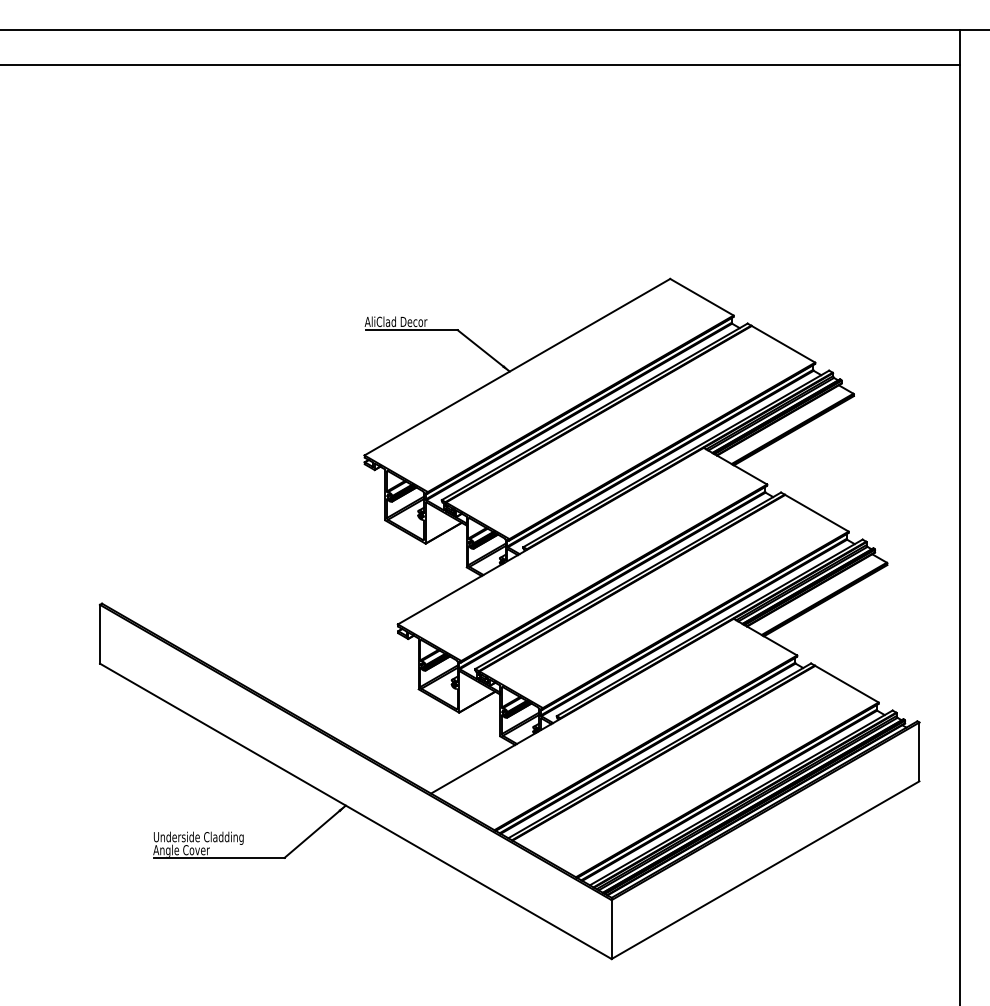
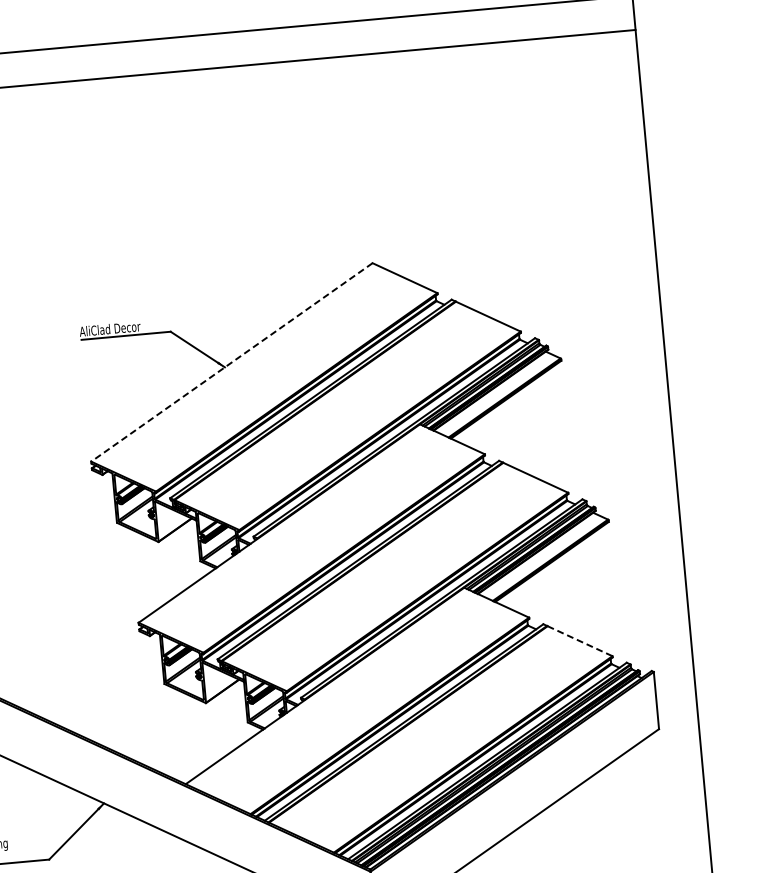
line: (517, 367) -> (232, 362), solid -> dashed
line: (846, 684) -> (579, 641), solid -> dashed

